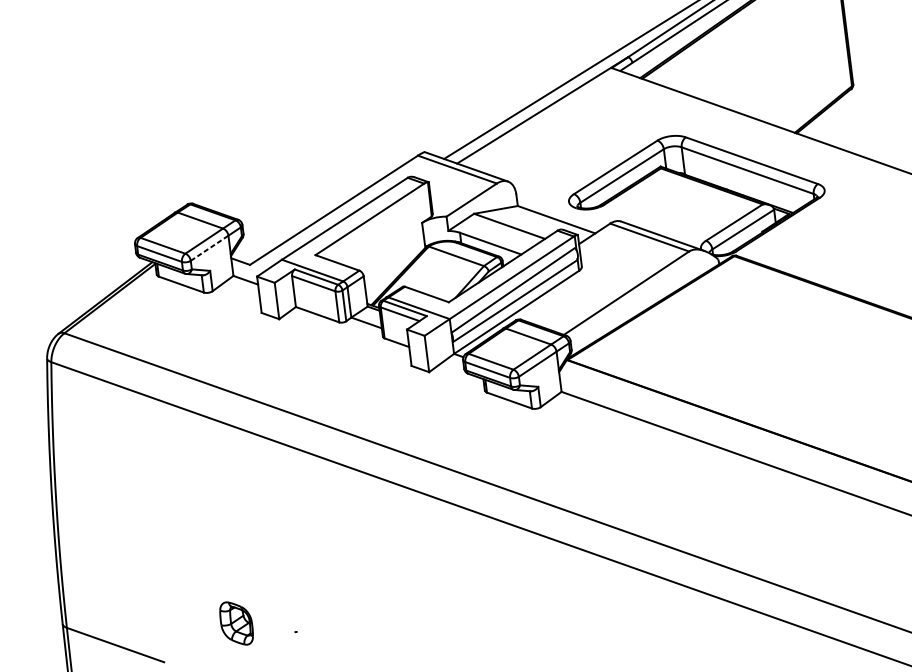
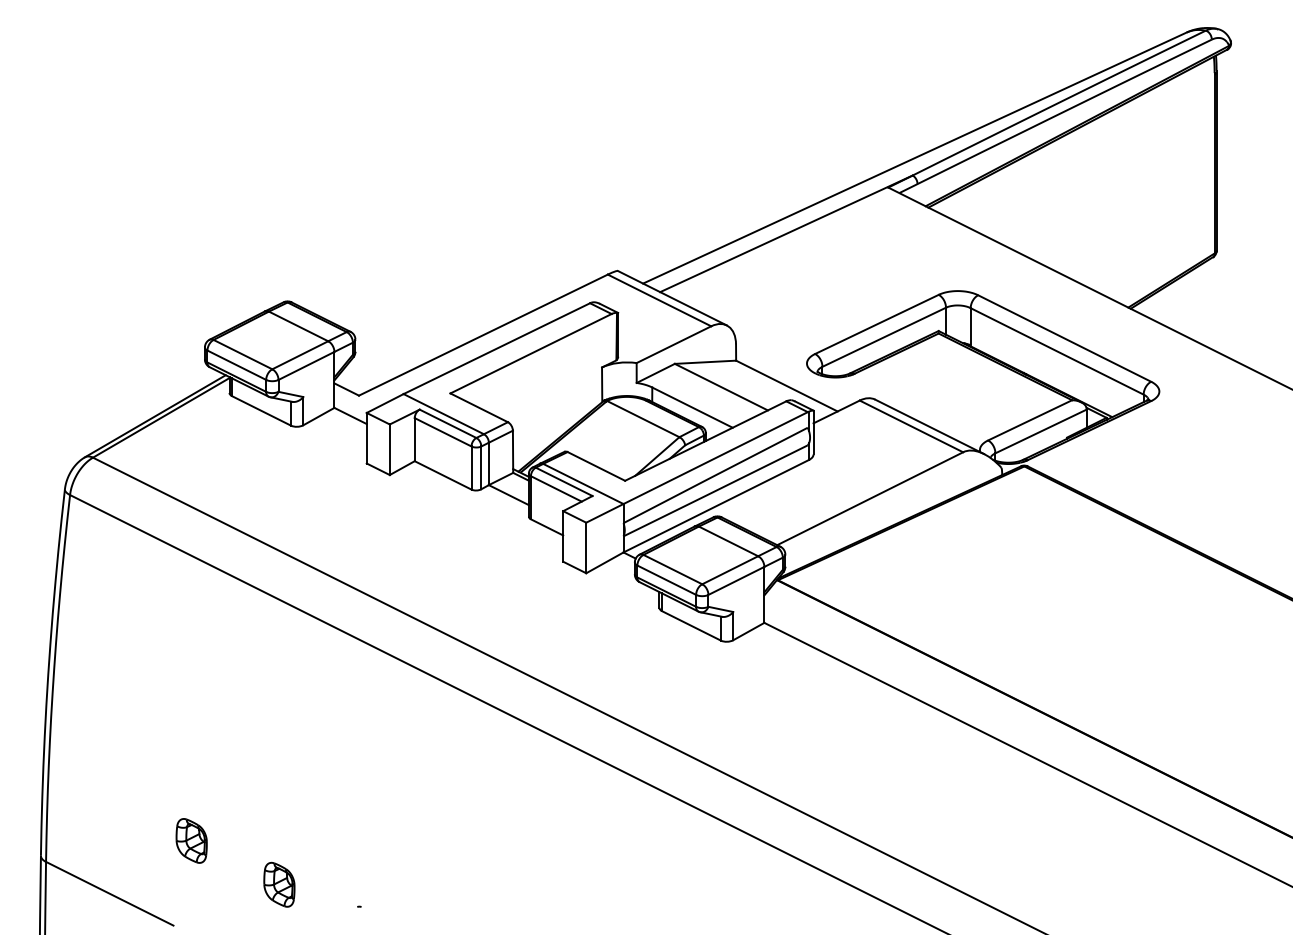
line: (209, 247) -> (306, 365), dashed -> solid
part: (169, 599) -> (191, 840), added
part: (236, 623) -> (279, 884), size x0.71

